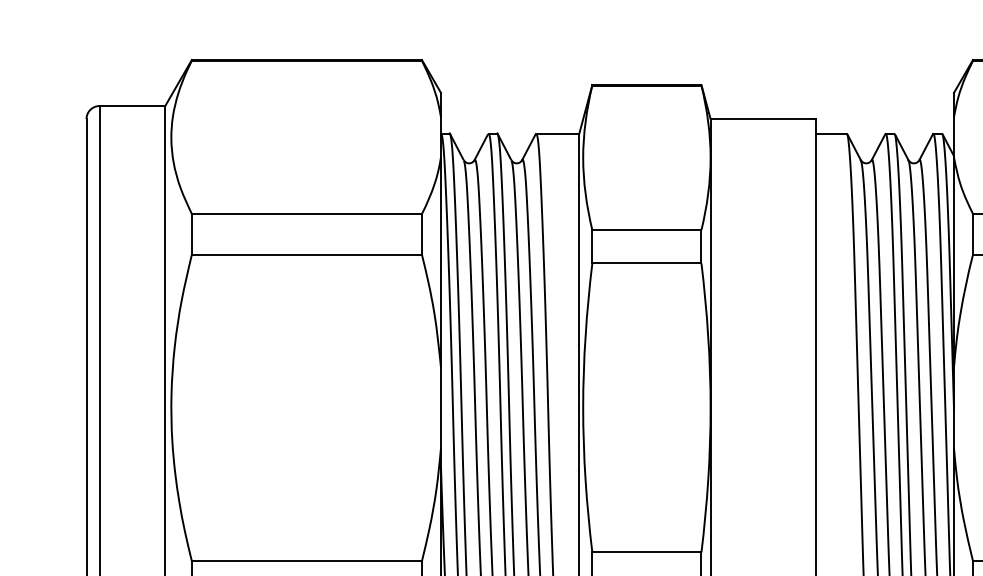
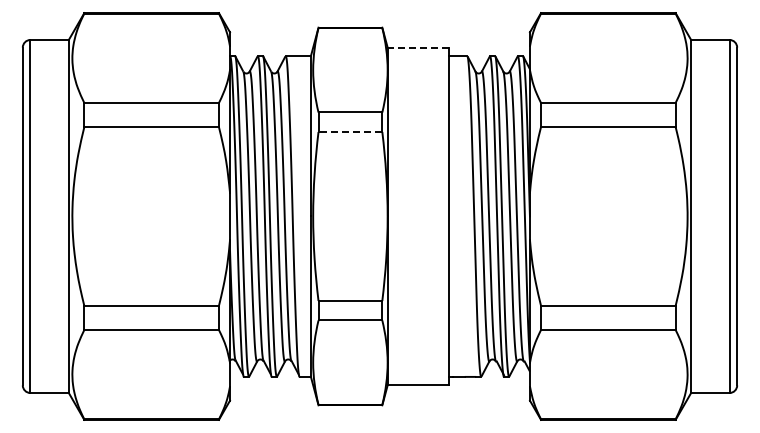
line: (763, 118) -> (418, 47), solid -> dashed
line: (647, 264) -> (350, 132), solid -> dashed

